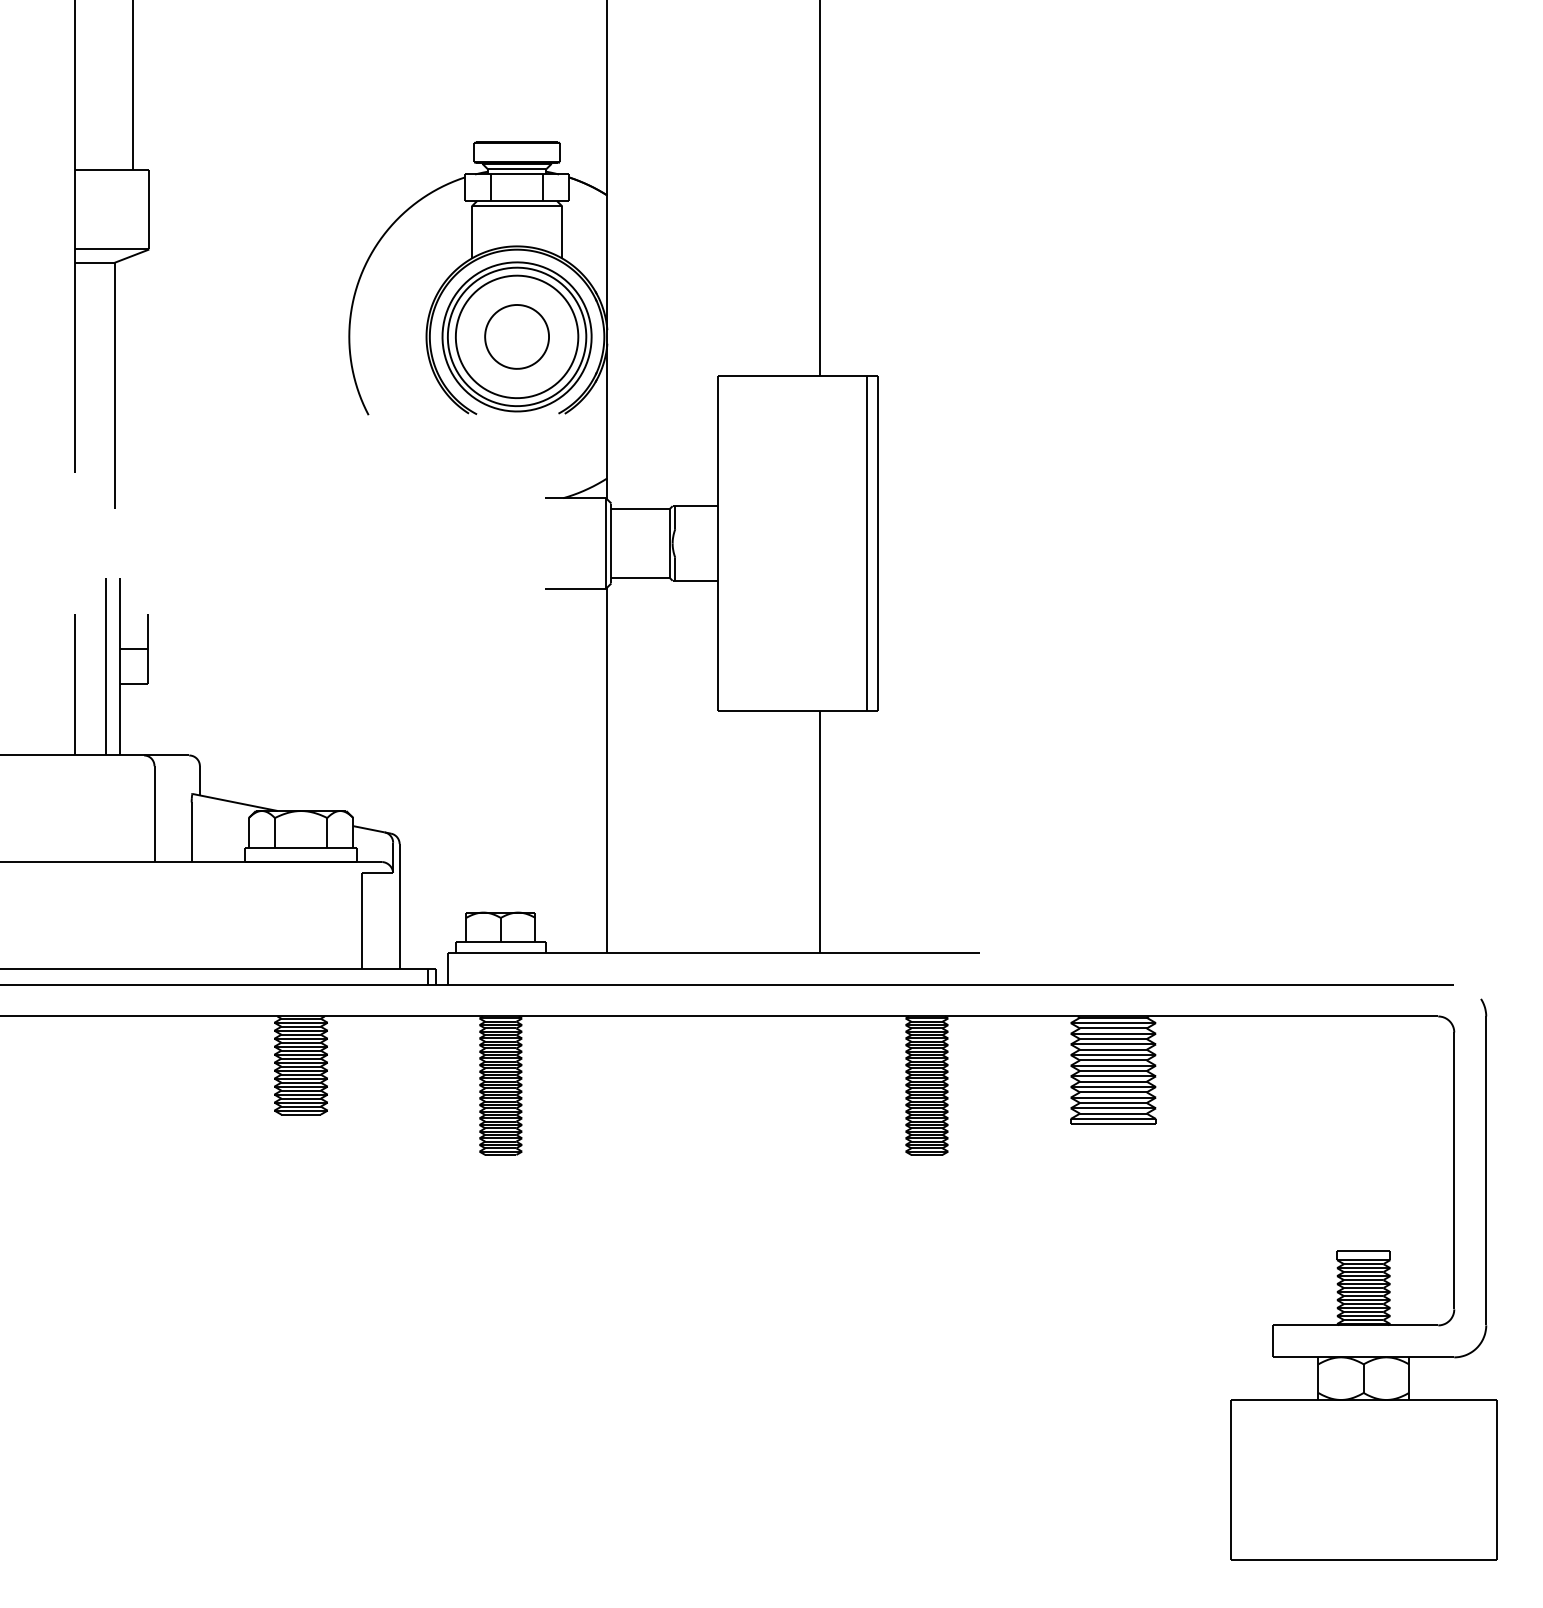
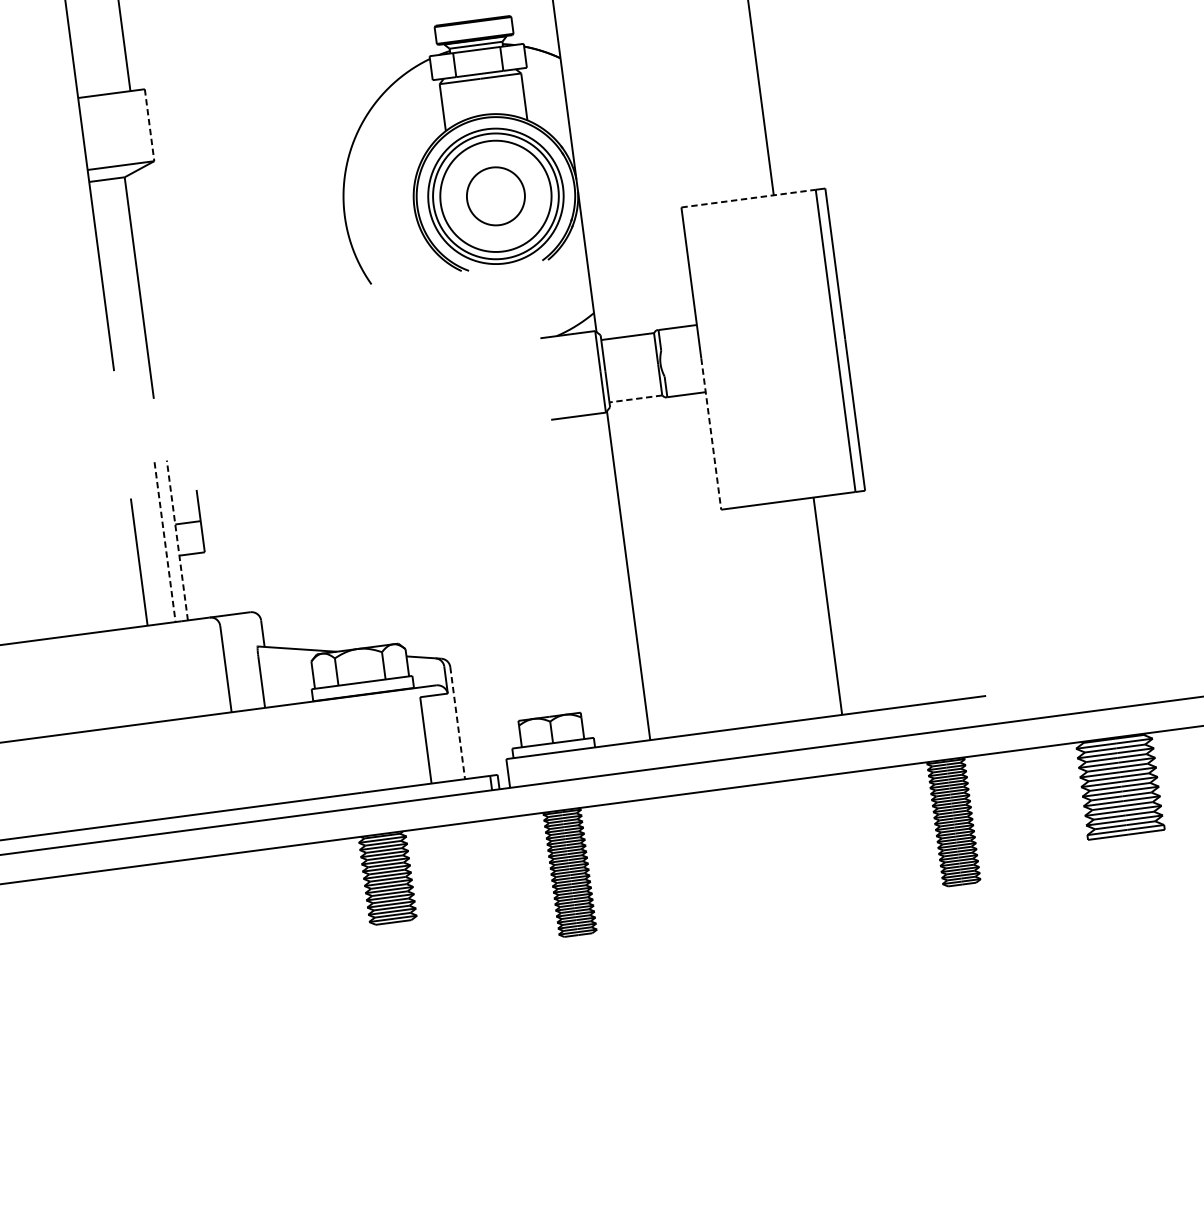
line: (149, 209) -> (149, 125), solid -> dashed
line: (792, 375) -> (748, 198), solid -> dashed
line: (640, 578) -> (635, 399), solid -> dashed
line: (717, 627) -> (710, 434), solid -> dashed
line: (106, 666) -> (165, 541), solid -> dashed
line: (120, 666) -> (177, 540), solid -> dashed
line: (399, 906) -> (457, 723), solid -> dashed

